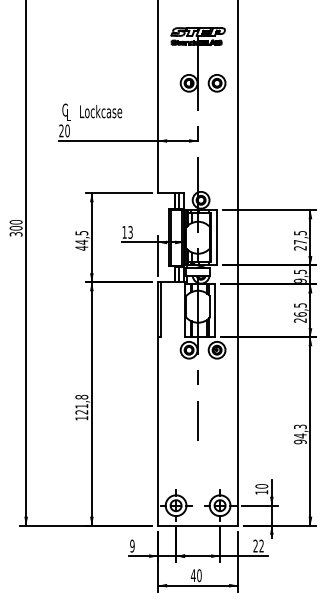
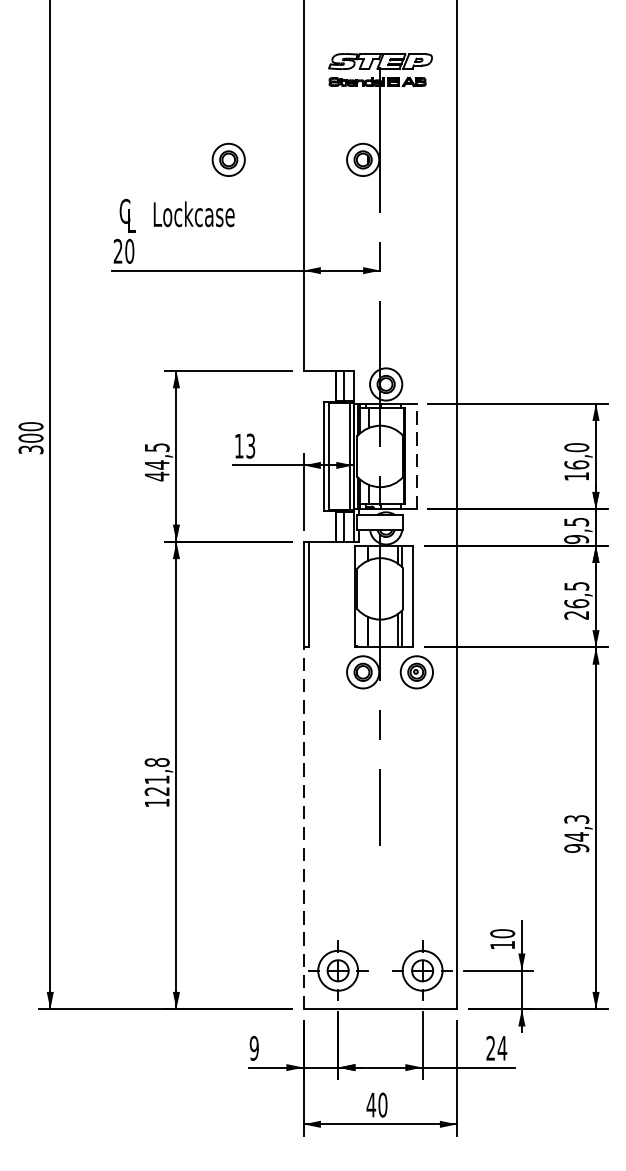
part: (216, 83) -> (227, 160), moved
line: (217, 237) -> (417, 455), solid -> dashed
text: (299, 240) -> (575, 461), 27,5 -> 16,0
line: (158, 430) -> (304, 826), solid -> dashed
text: (261, 545) -> (502, 1047), 22 -> 24

